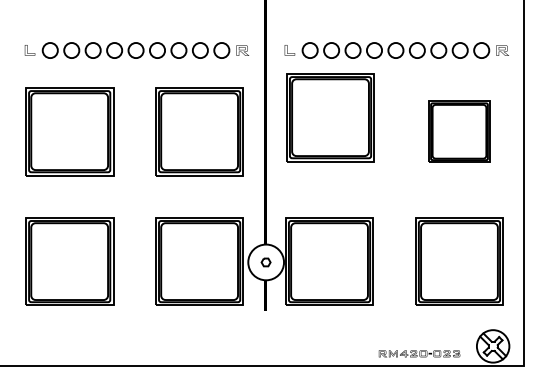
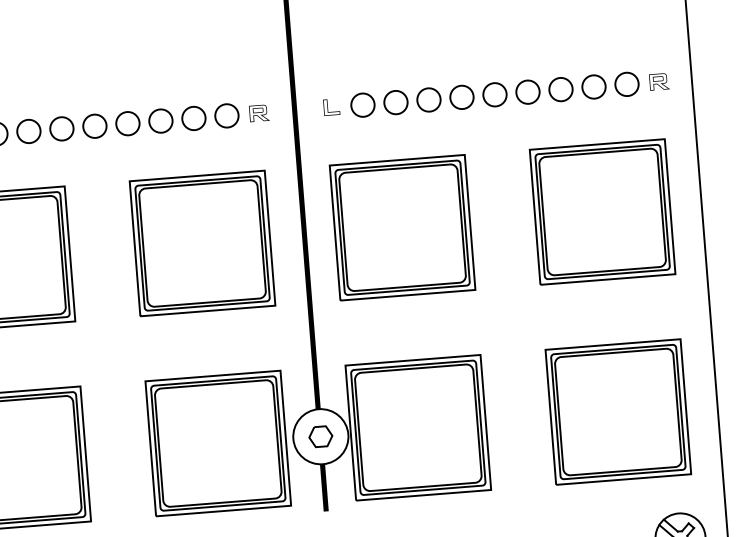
part: (330, 117) -> (402, 227), moved
part: (459, 131) -> (602, 211), size x1.43
part: (265, 262) -> (319, 436), size x1.67

